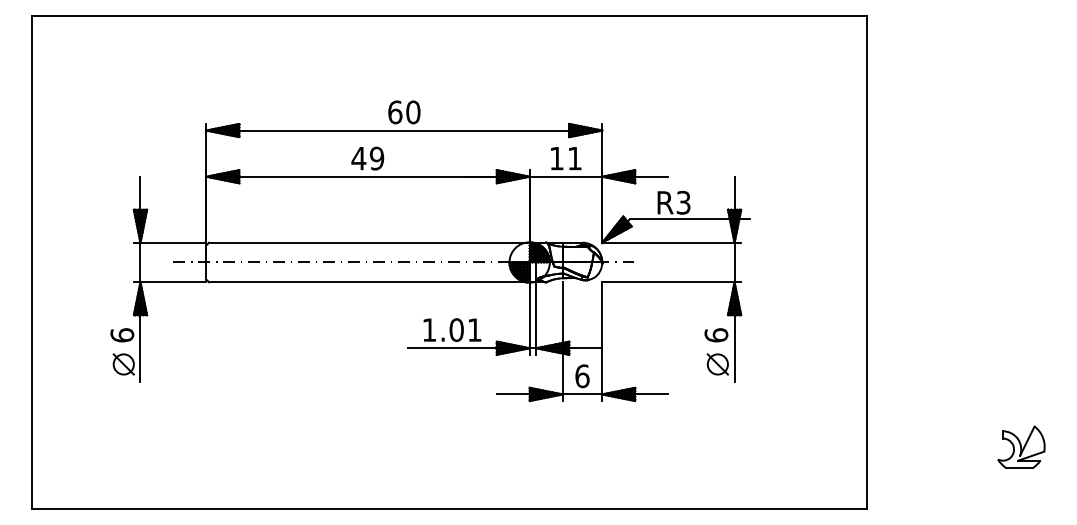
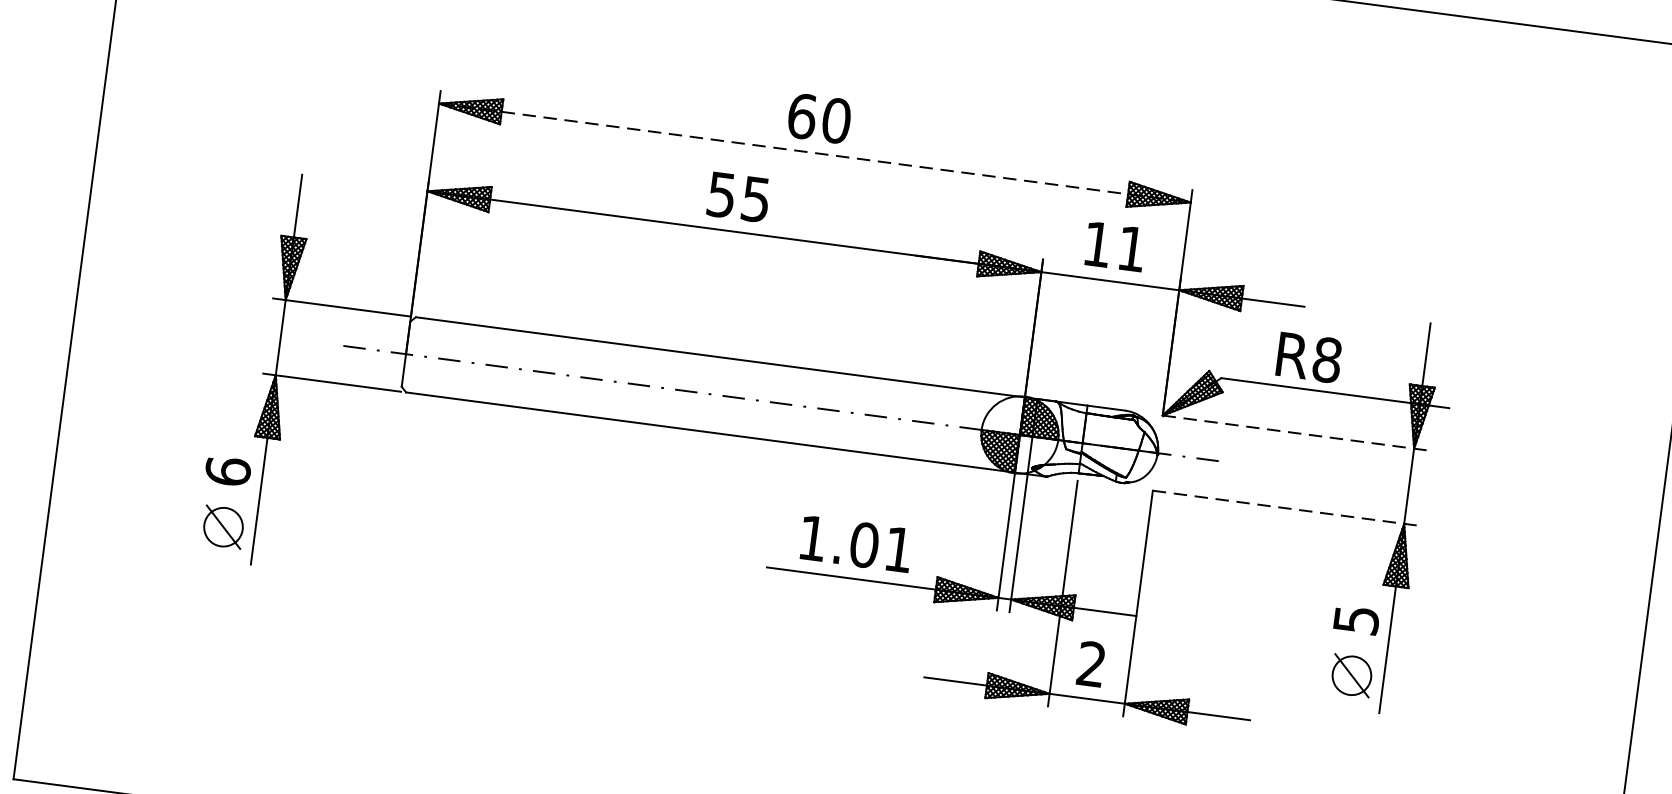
line: (404, 130) -> (815, 152), solid -> dashed
text: (367, 158) -> (737, 196), 49 -> 55
text: (683, 202) -> (1327, 359), R3 -> R8
line: (671, 242) -> (1294, 432), solid -> dashed
line: (672, 282) -> (1286, 508), solid -> dashed
text: (716, 335) -> (1356, 620), 6 -> 5
text: (582, 376) -> (1091, 664), 6 -> 2

